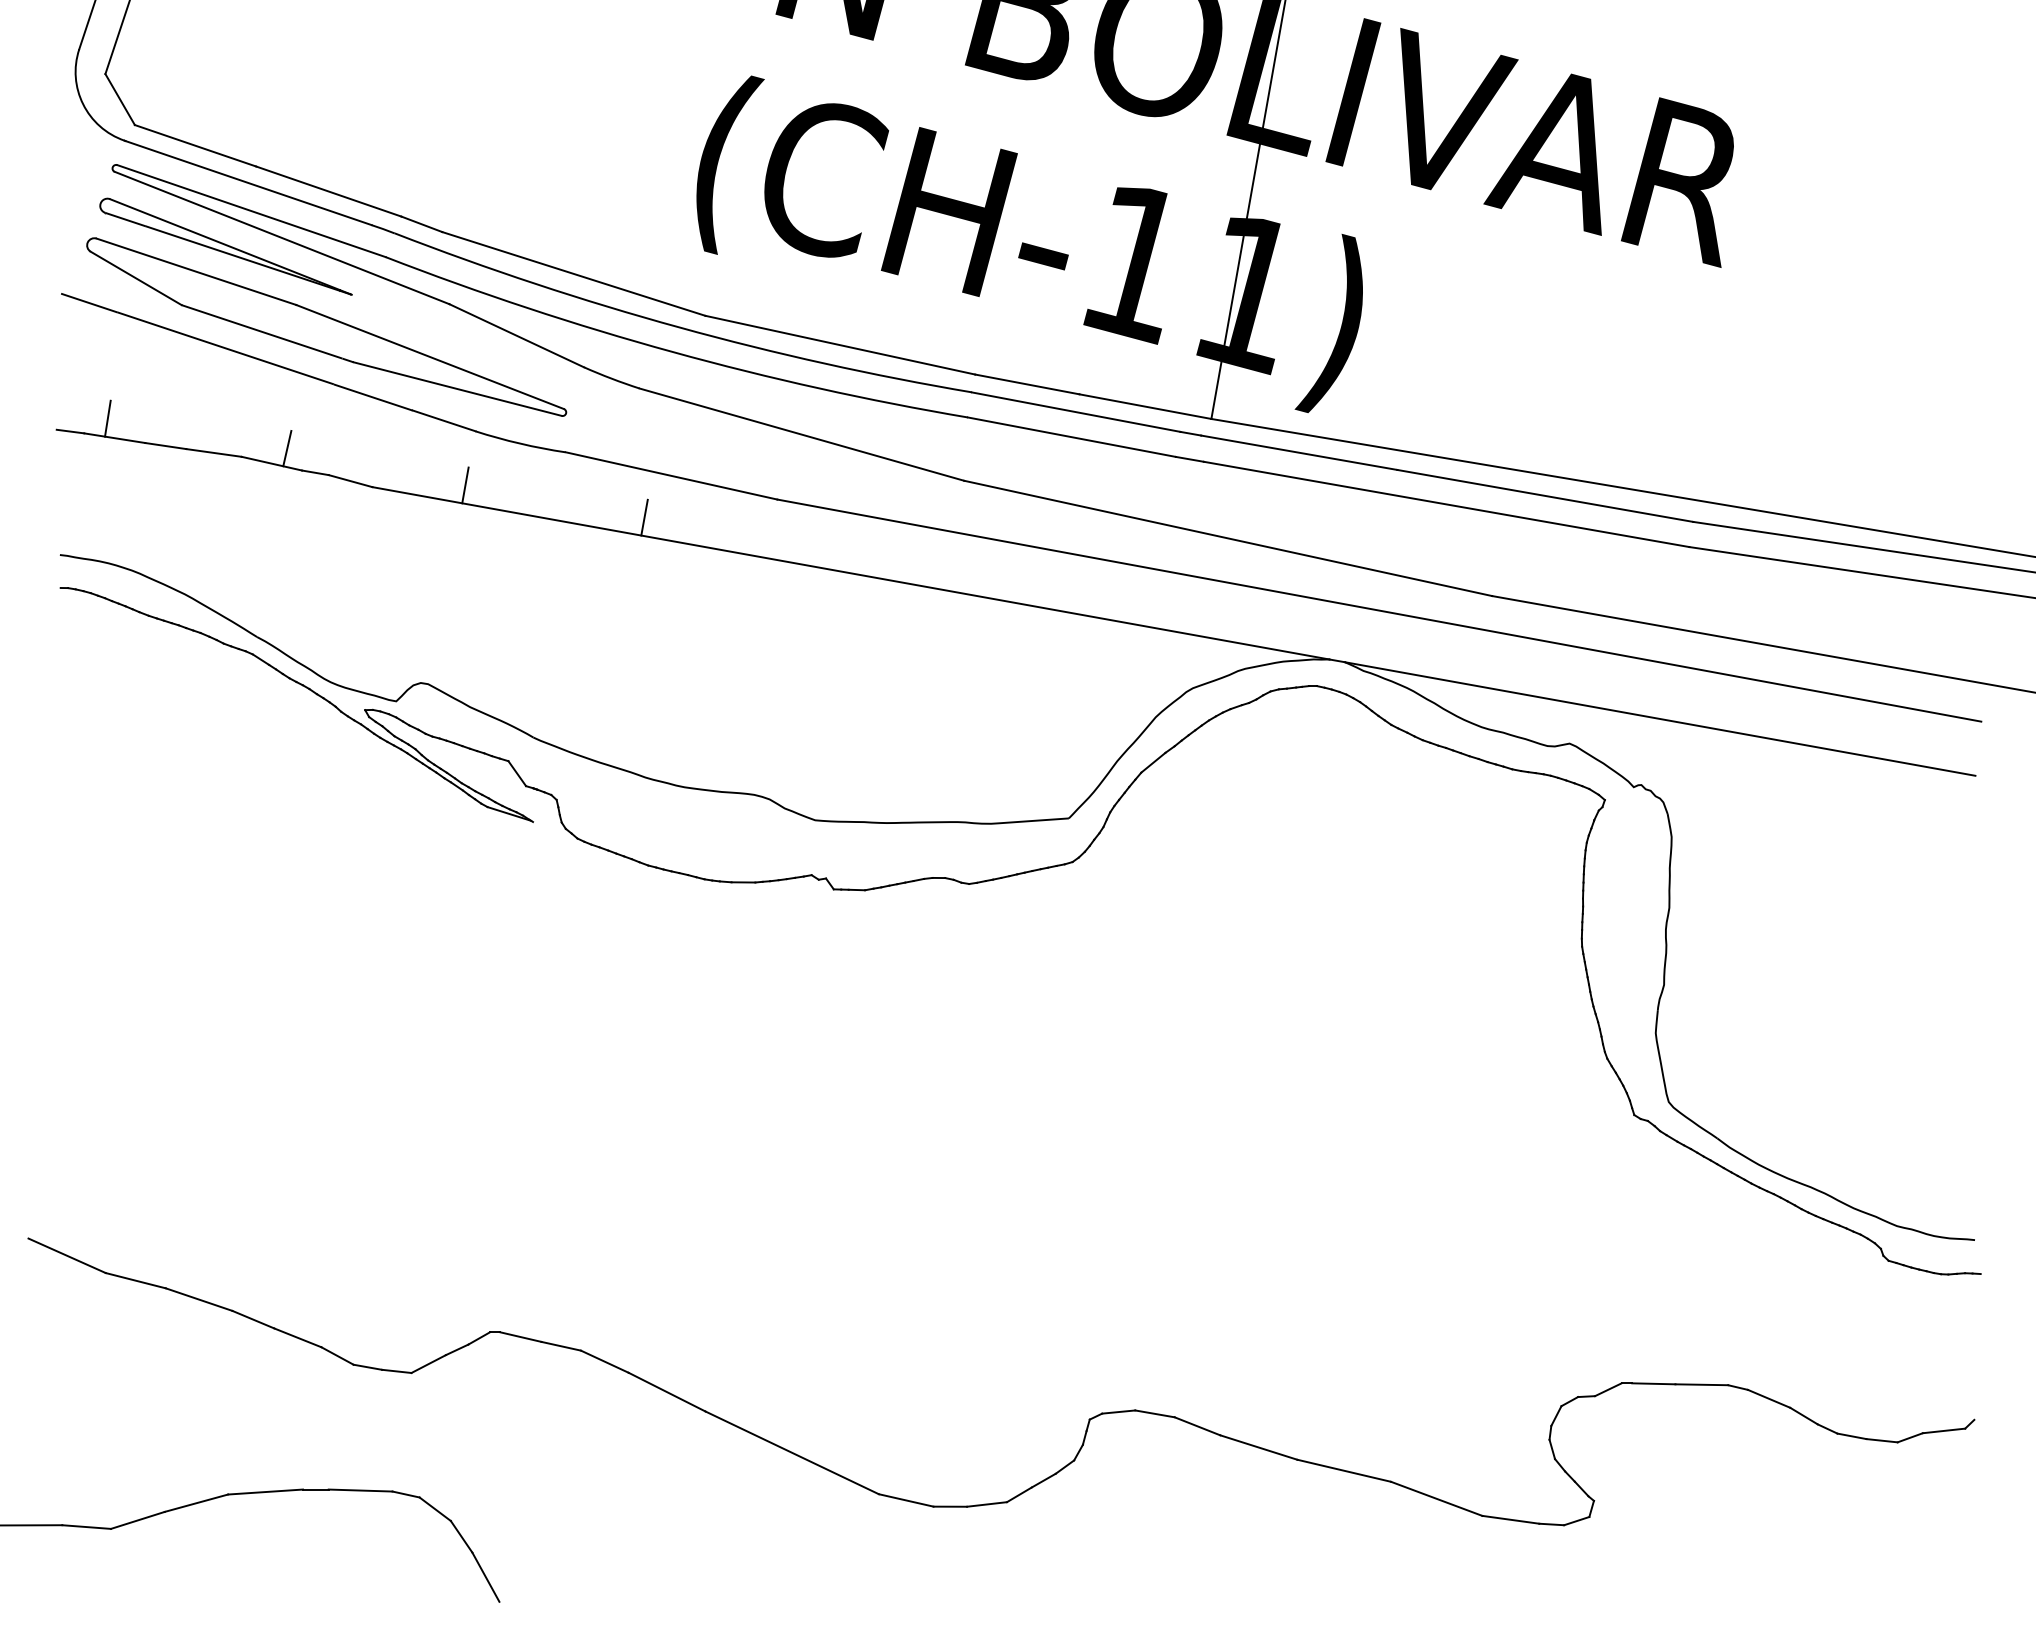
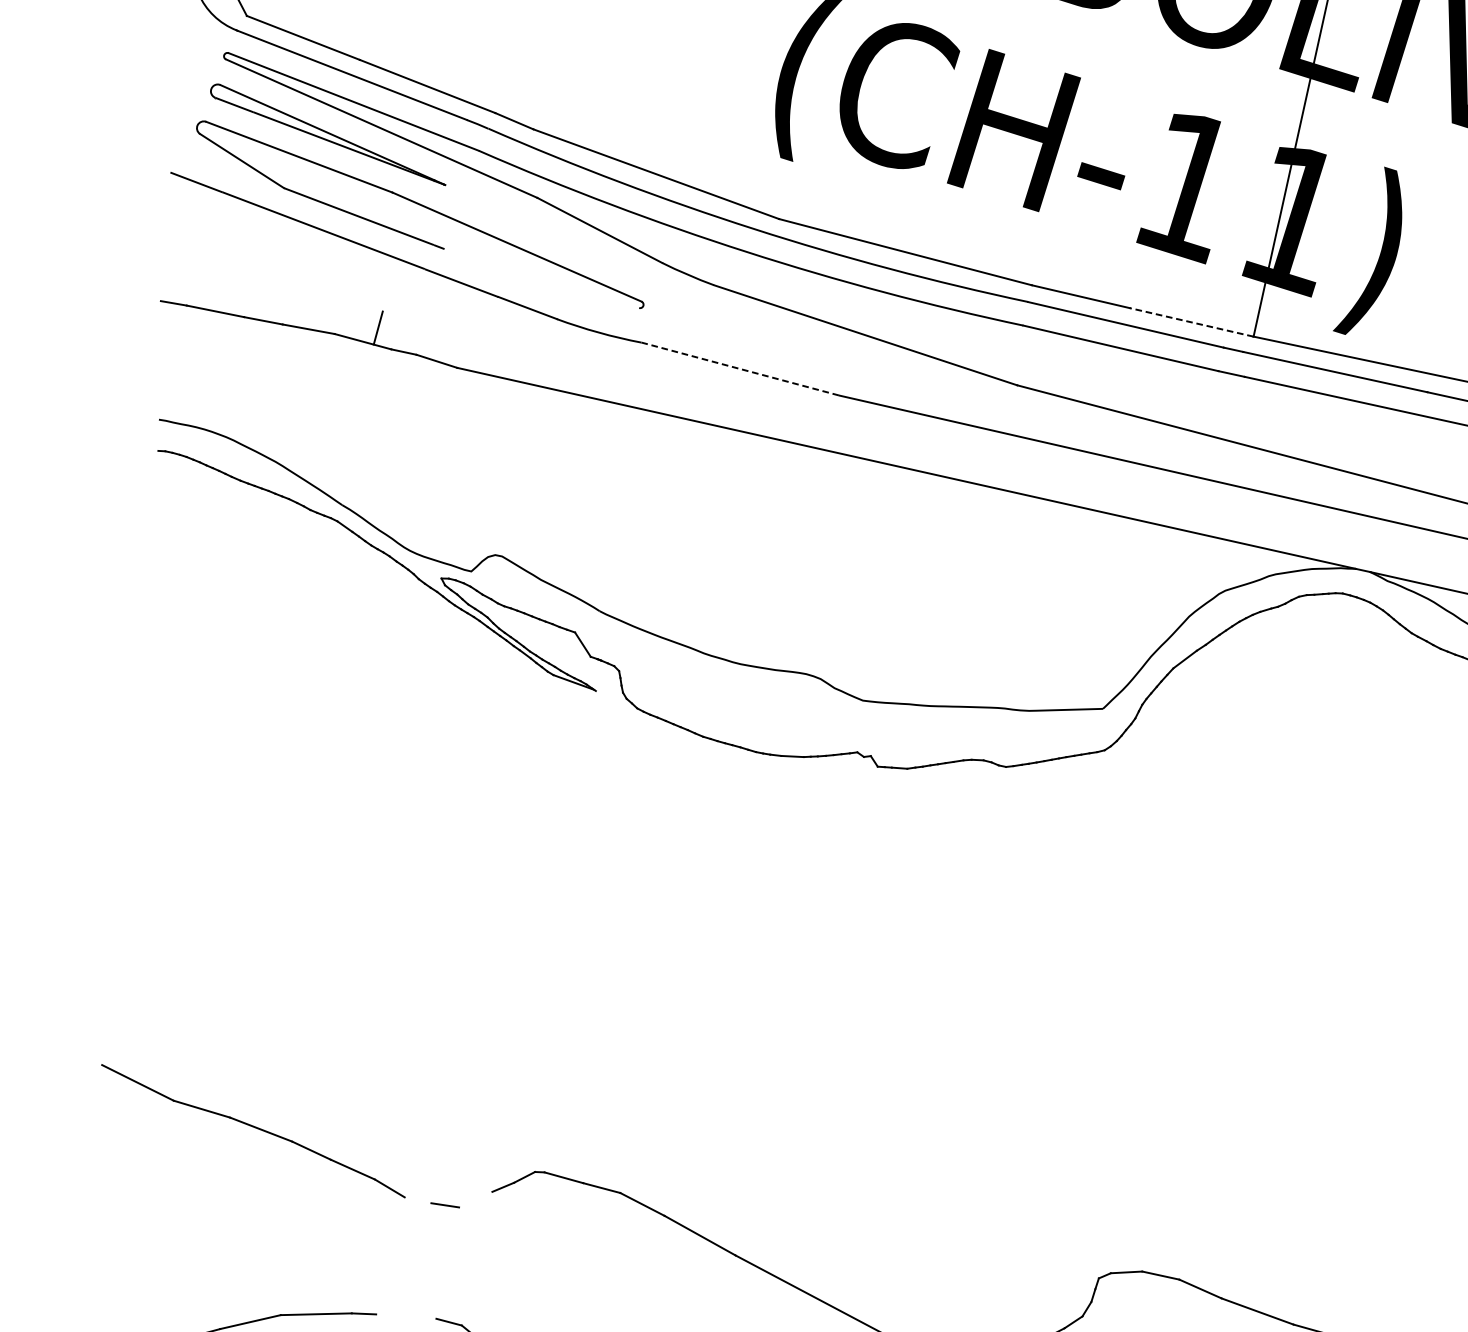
line: (457, 388) -> (541, 277), removed
line: (1144, 406) -> (1190, 322), solid -> dashed
line: (107, 418) -> (209, 292), removed
line: (671, 476) -> (740, 369), solid -> dashed
line: (465, 485) -> (545, 370), removed
line: (644, 517) -> (713, 407), removed
line: (428, 1364) -> (475, 1200), removed
line: (367, 1366) -> (417, 1199), removed
line: (360, 1490) -> (406, 1316), removed

